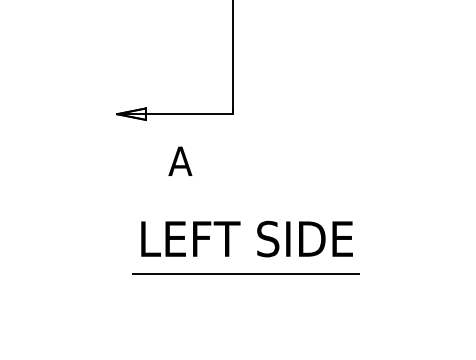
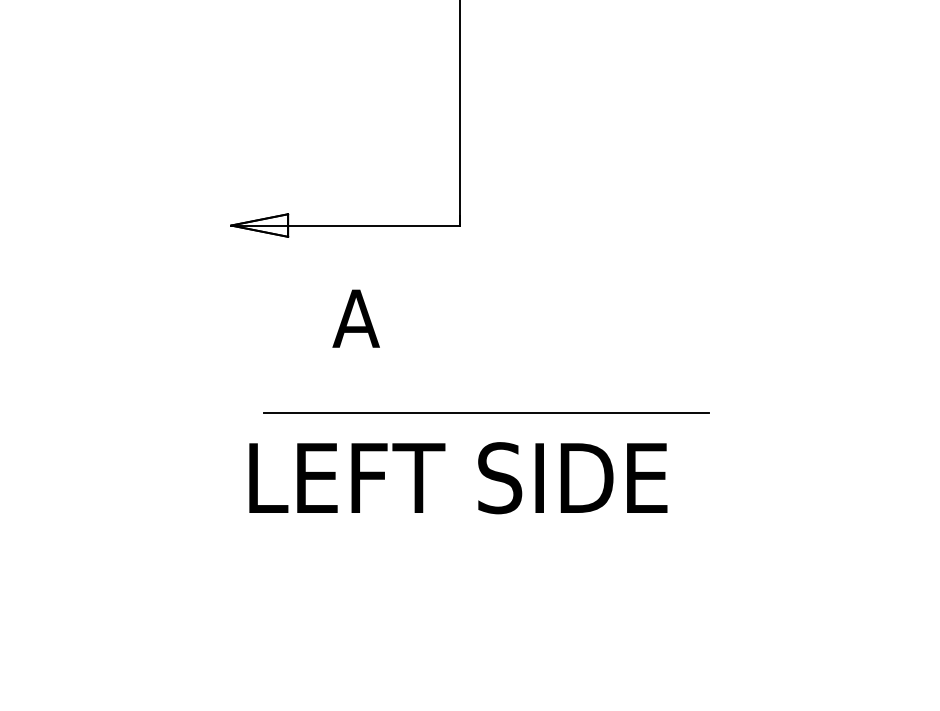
text: (246, 238) -> (457, 476), moved
line: (245, 273) -> (484, 411), moved

